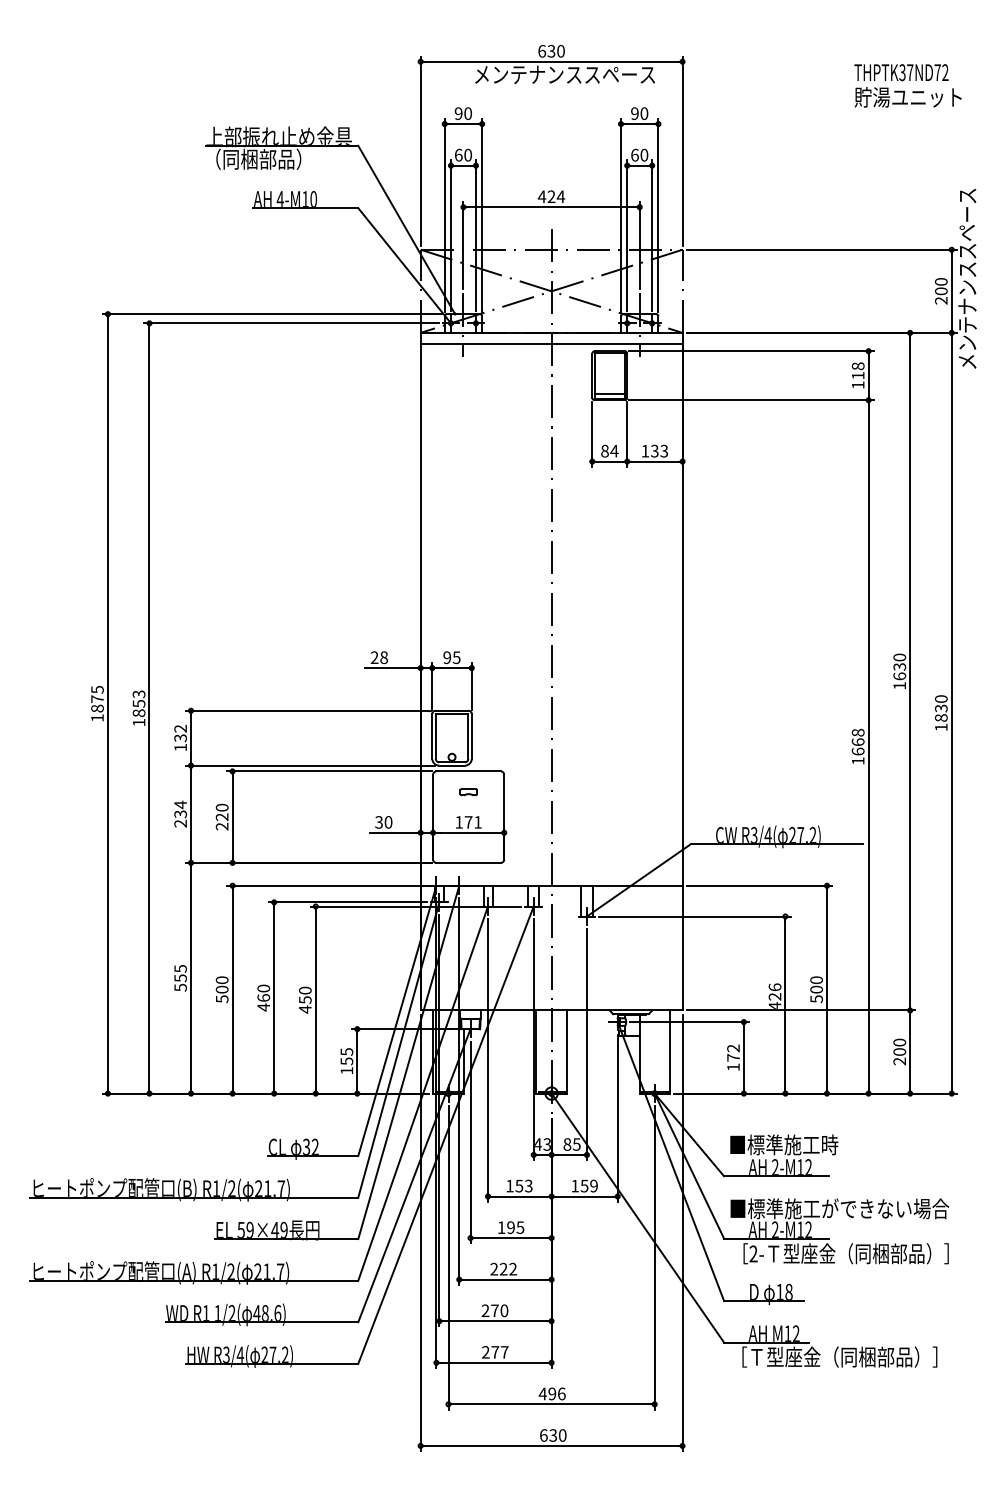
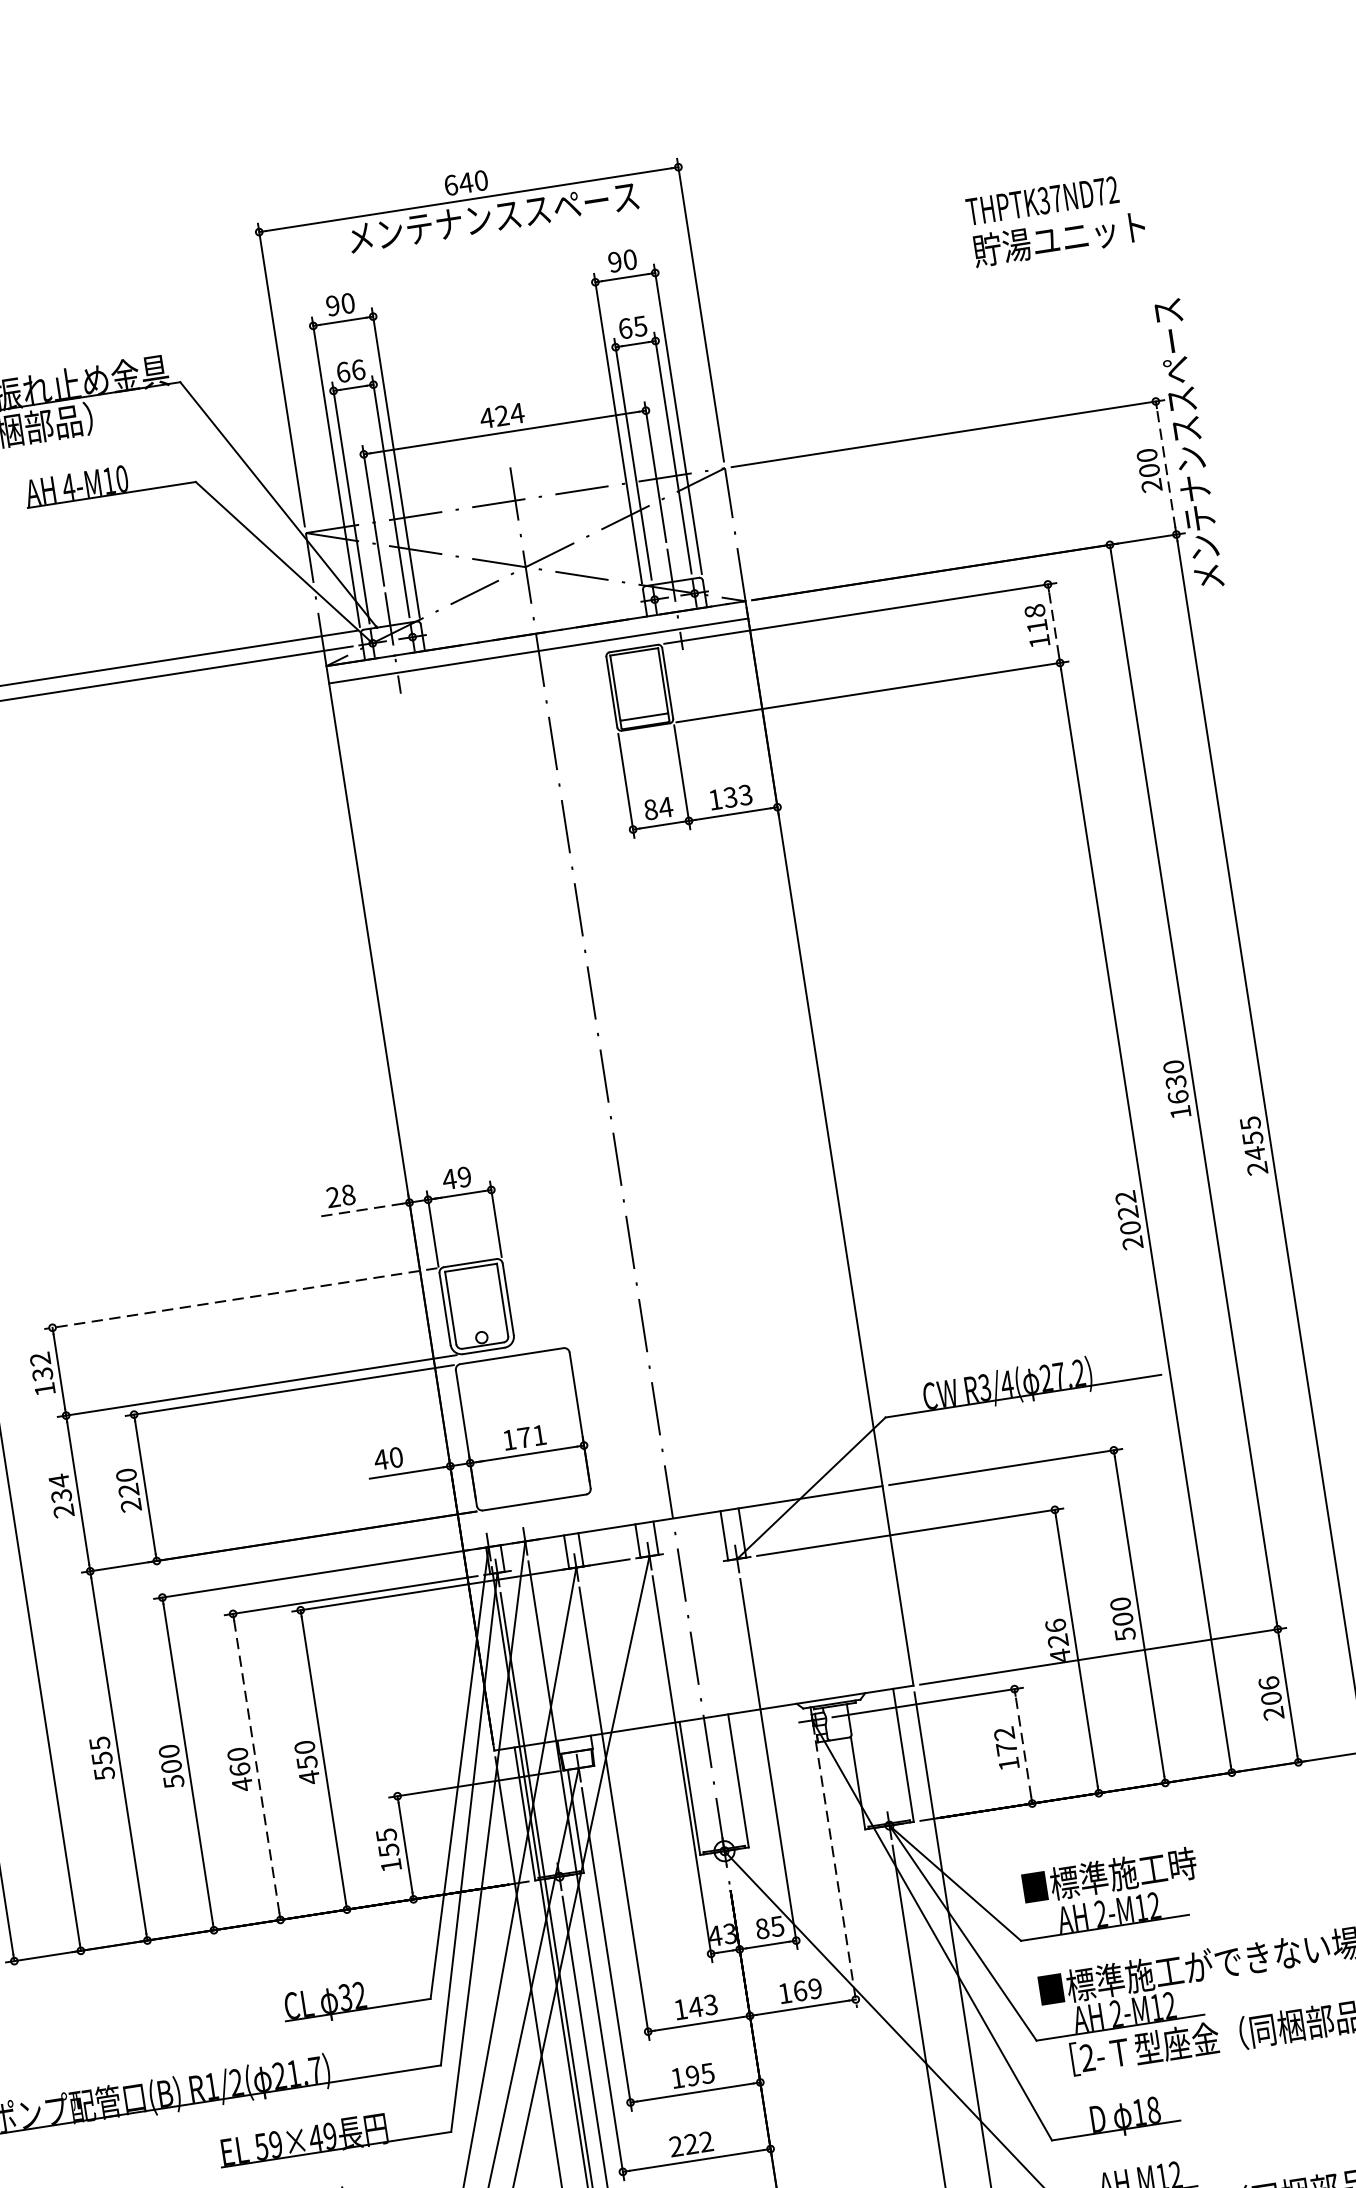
text: (551, 50) -> (465, 181), 630 -> 640
text: (907, 85) -> (1055, 219), moved
text: (468, 154) -> (358, 368), 60 -> 66
text: (644, 154) -> (640, 325), 60 -> 65
line: (951, 290) -> (1165, 466), solid -> dashed
line: (868, 375) -> (1053, 623), solid -> dashed
text: (451, 657) -> (456, 1178), 95 -> 49
line: (390, 668) -> (361, 1210), solid -> dashed
line: (308, 710) -> (240, 1298), solid -> dashed
text: (941, 713) -> (1254, 1146), 1830 -> 2455
text: (857, 746) -> (1128, 1219), 1668 -> 2022
part: (468, 792) -> (516, 1389), removed
text: (378, 822) -> (380, 1460), 30 -> 40
line: (274, 997) -> (257, 1766), solid -> dashed
text: (899, 1042) -> (1268, 1683), 200 -> 206
line: (743, 1057) -> (1022, 1745), solid -> dashed
line: (617, 1118) -> (836, 1874), solid -> dashed
text: (519, 1185) -> (695, 2006), 153 -> 143
text: (584, 1185) -> (799, 1990), 159 -> 169

